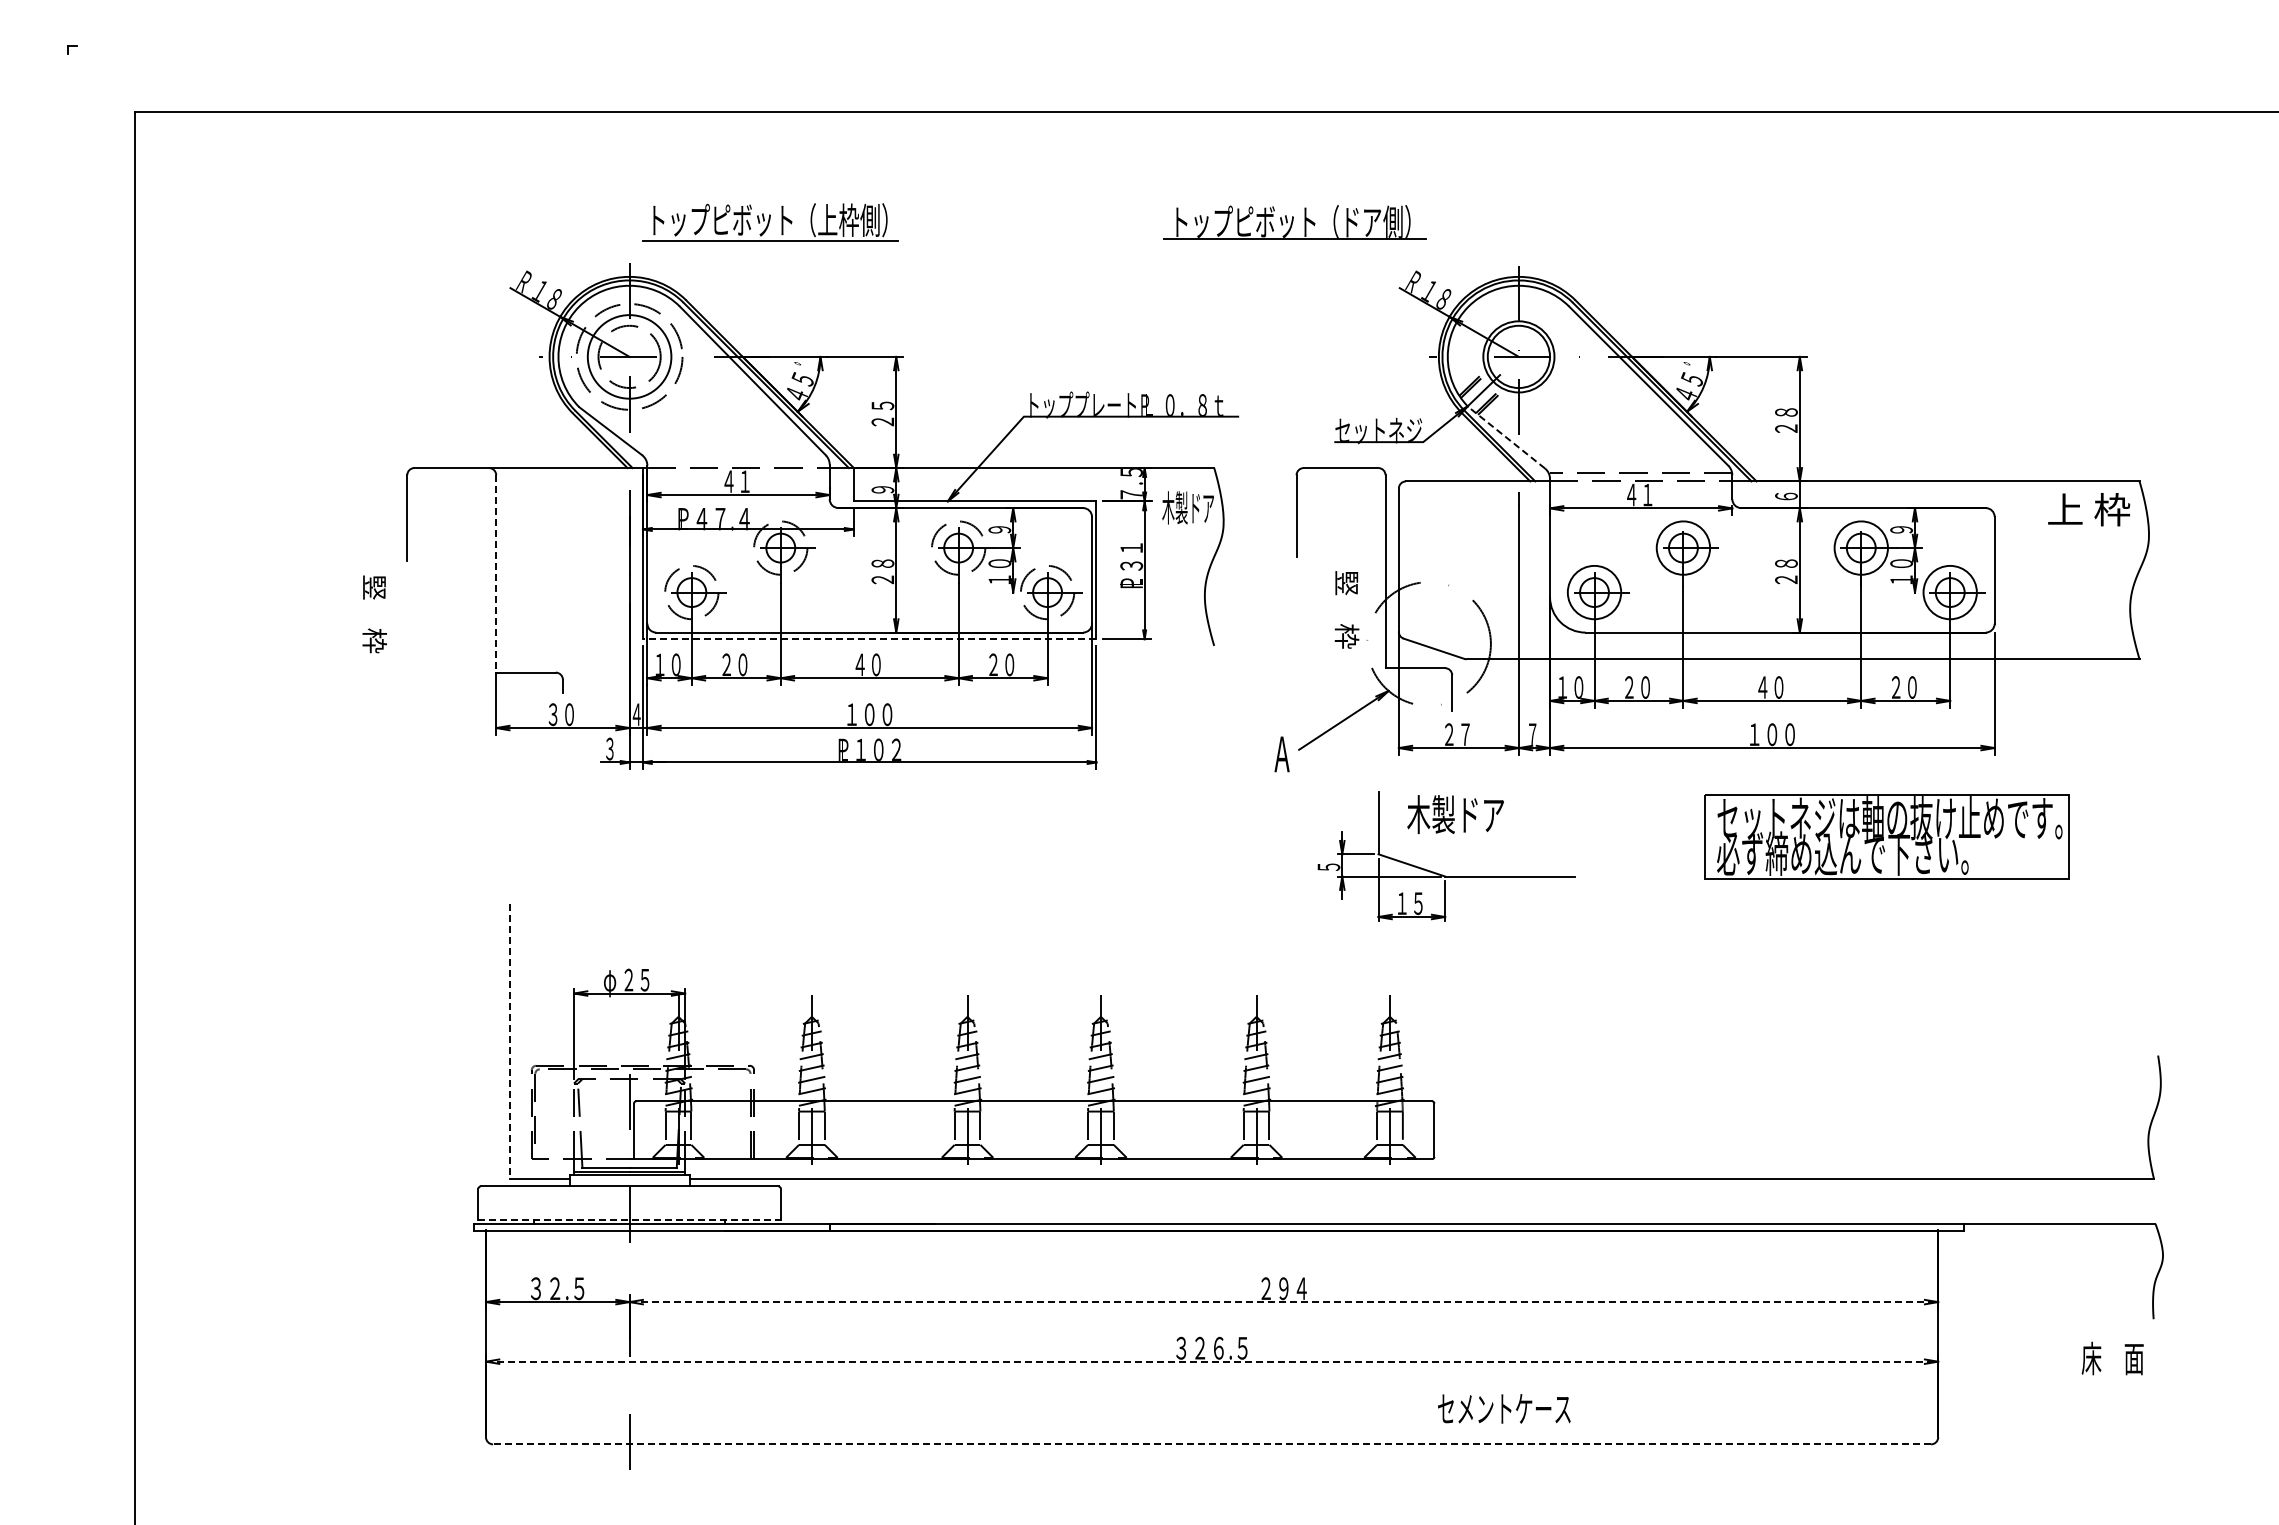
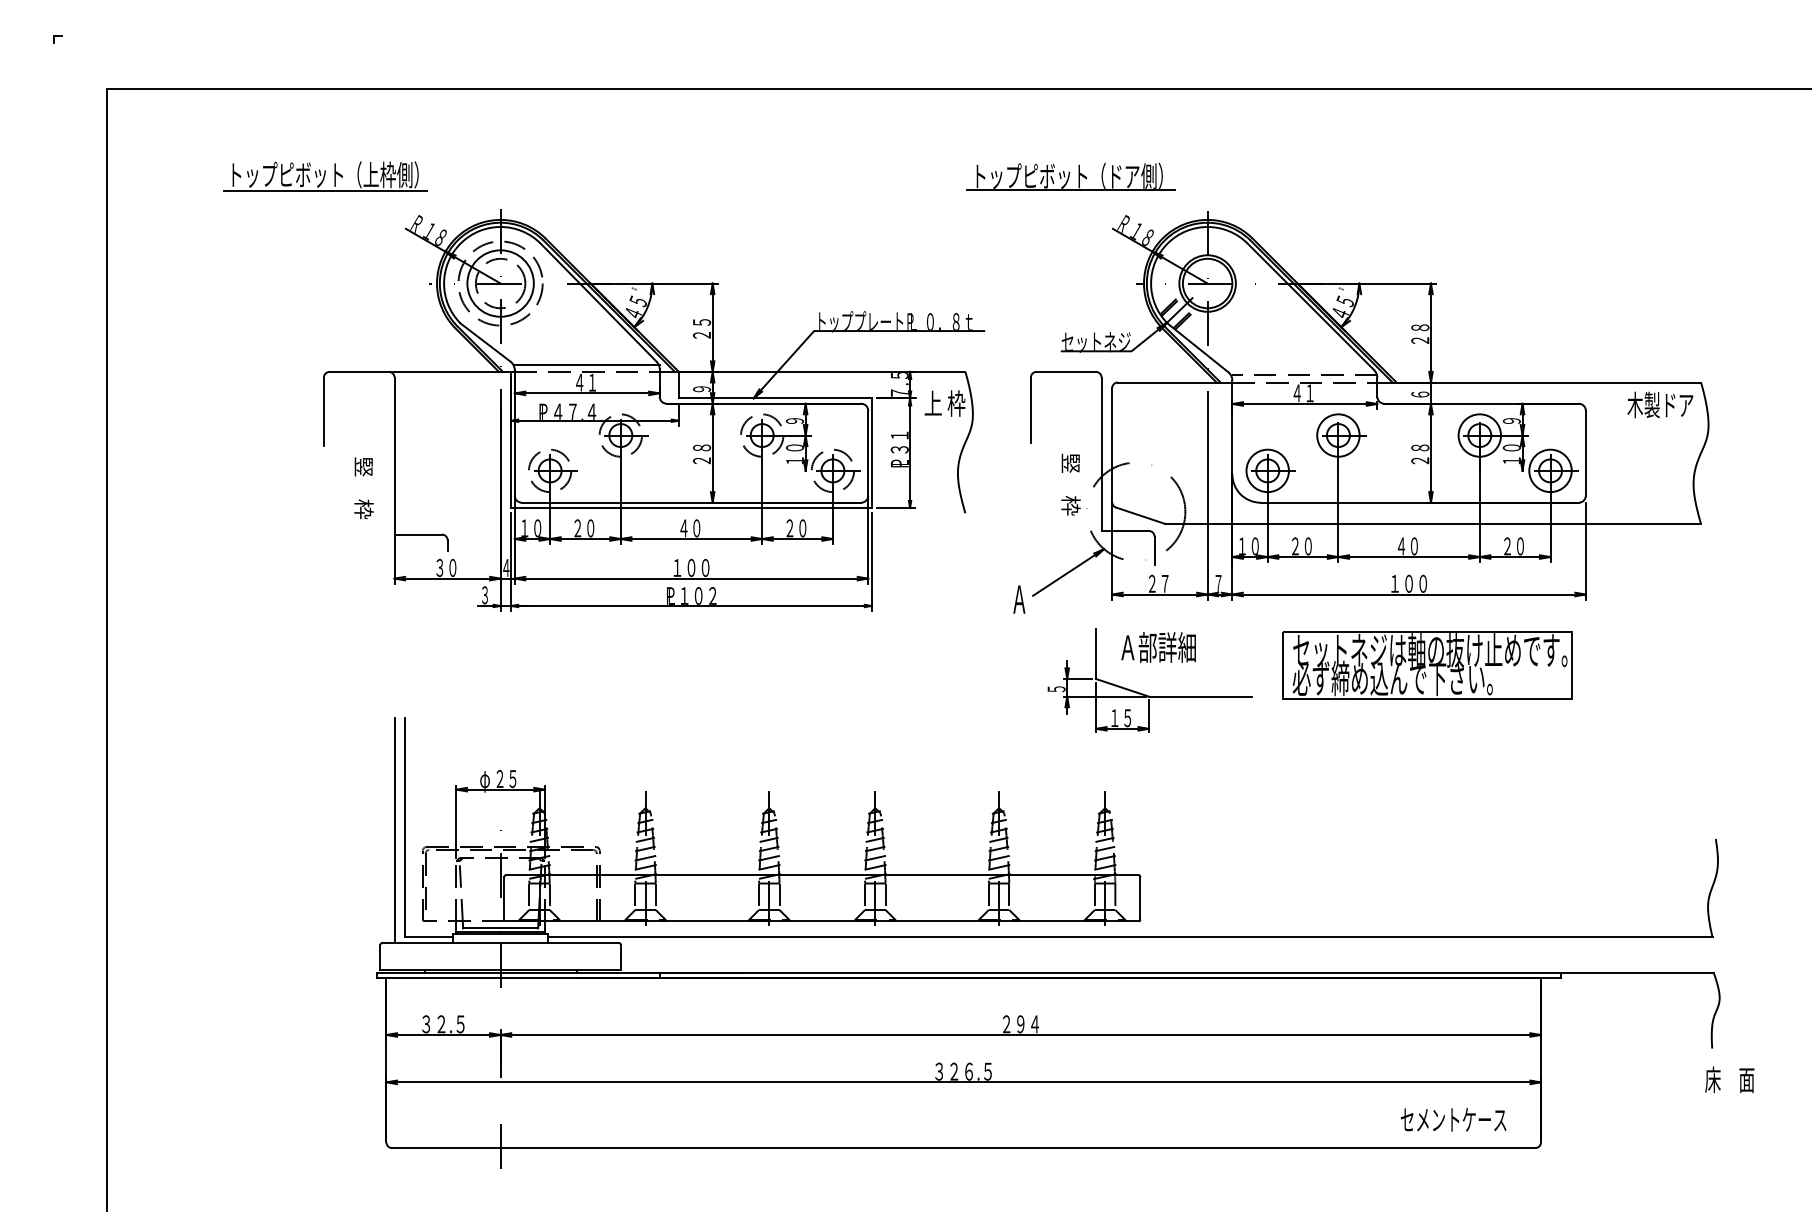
part: (770, 222) -> (325, 176), moved
part: (1294, 222) -> (1070, 176), moved
line: (1506, 437) -> (1197, 347), dashed -> solid
line: (738, 459) -> (587, 365), added
text: (1188, 507) -> (944, 403), 木製ドア -> 上 枠
text: (2088, 509) -> (1660, 404), 上 枠 -> 木製ドア
line: (496, 573) -> (394, 455), dashed -> solid
text: (374, 614) -> (363, 488), moved
line: (869, 639) -> (691, 508), dashed -> solid
text: (1455, 814) -> (1157, 647), 木製ドア -> Ａ部詳細
part: (1886, 836) -> (1427, 664), moved
line: (509, 1041) -> (405, 827), dashed -> solid
line: (496, 1044) -> (394, 830), added
line: (630, 1219) -> (501, 969), dashed -> solid
line: (1284, 1302) -> (1021, 1035), dashed -> solid
text: (2112, 1358) -> (1729, 1079), moved
line: (1212, 1361) -> (964, 1082), dashed -> solid
text: (1504, 1408) -> (1453, 1119), moved
line: (1212, 1444) -> (964, 1148), dashed -> solid

